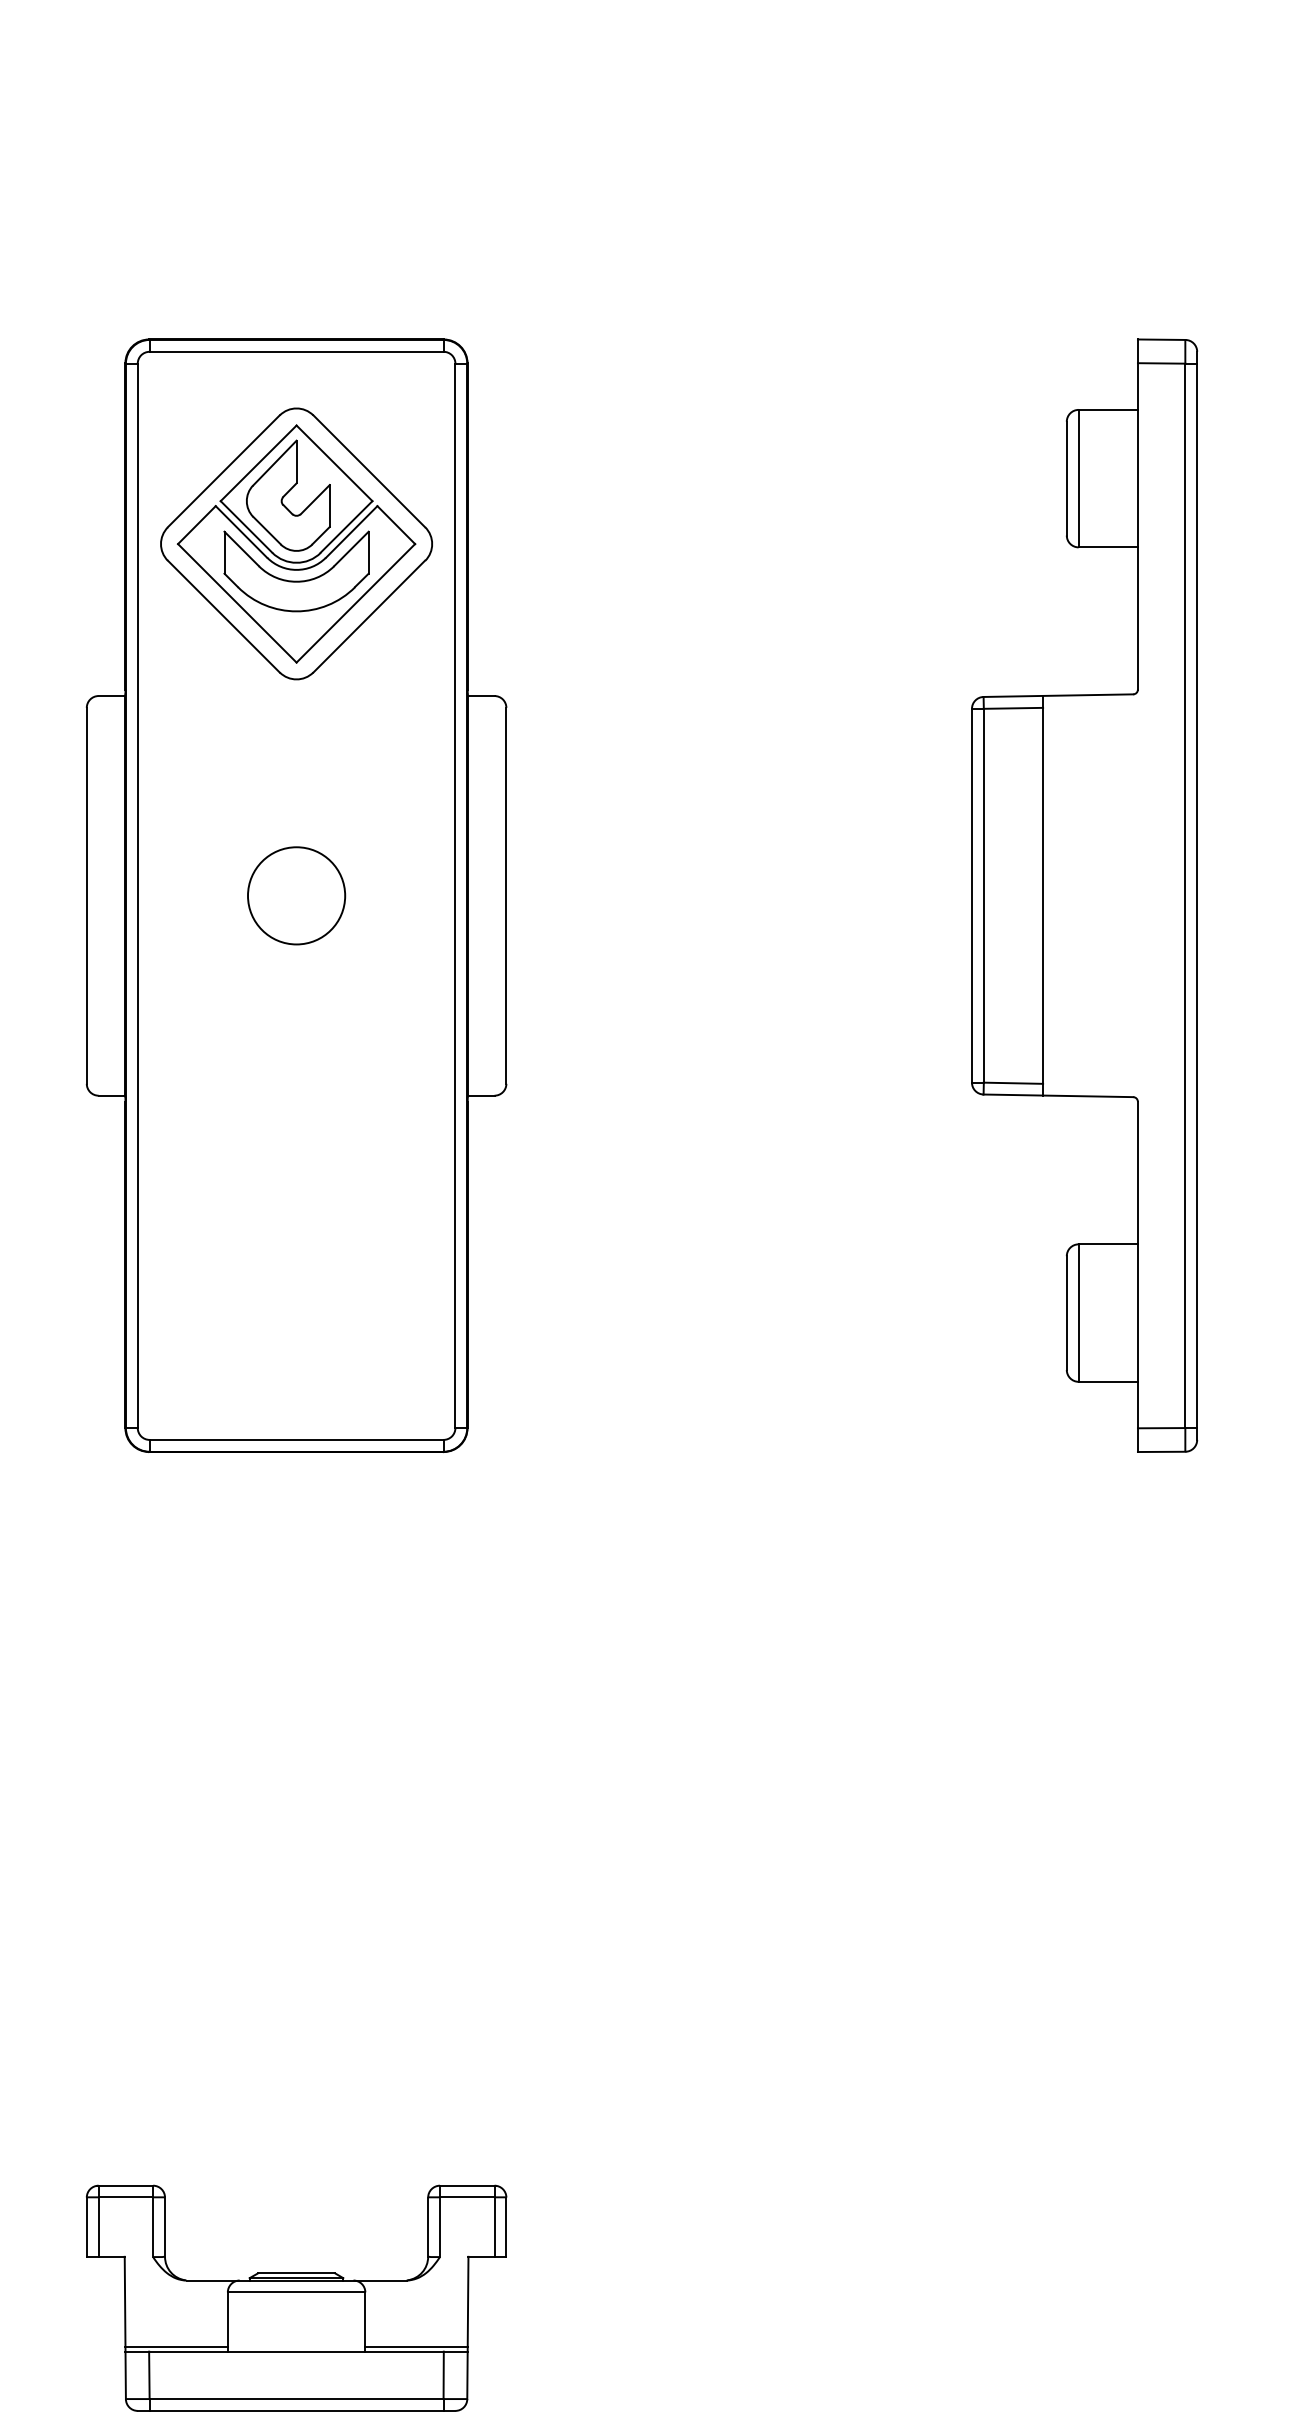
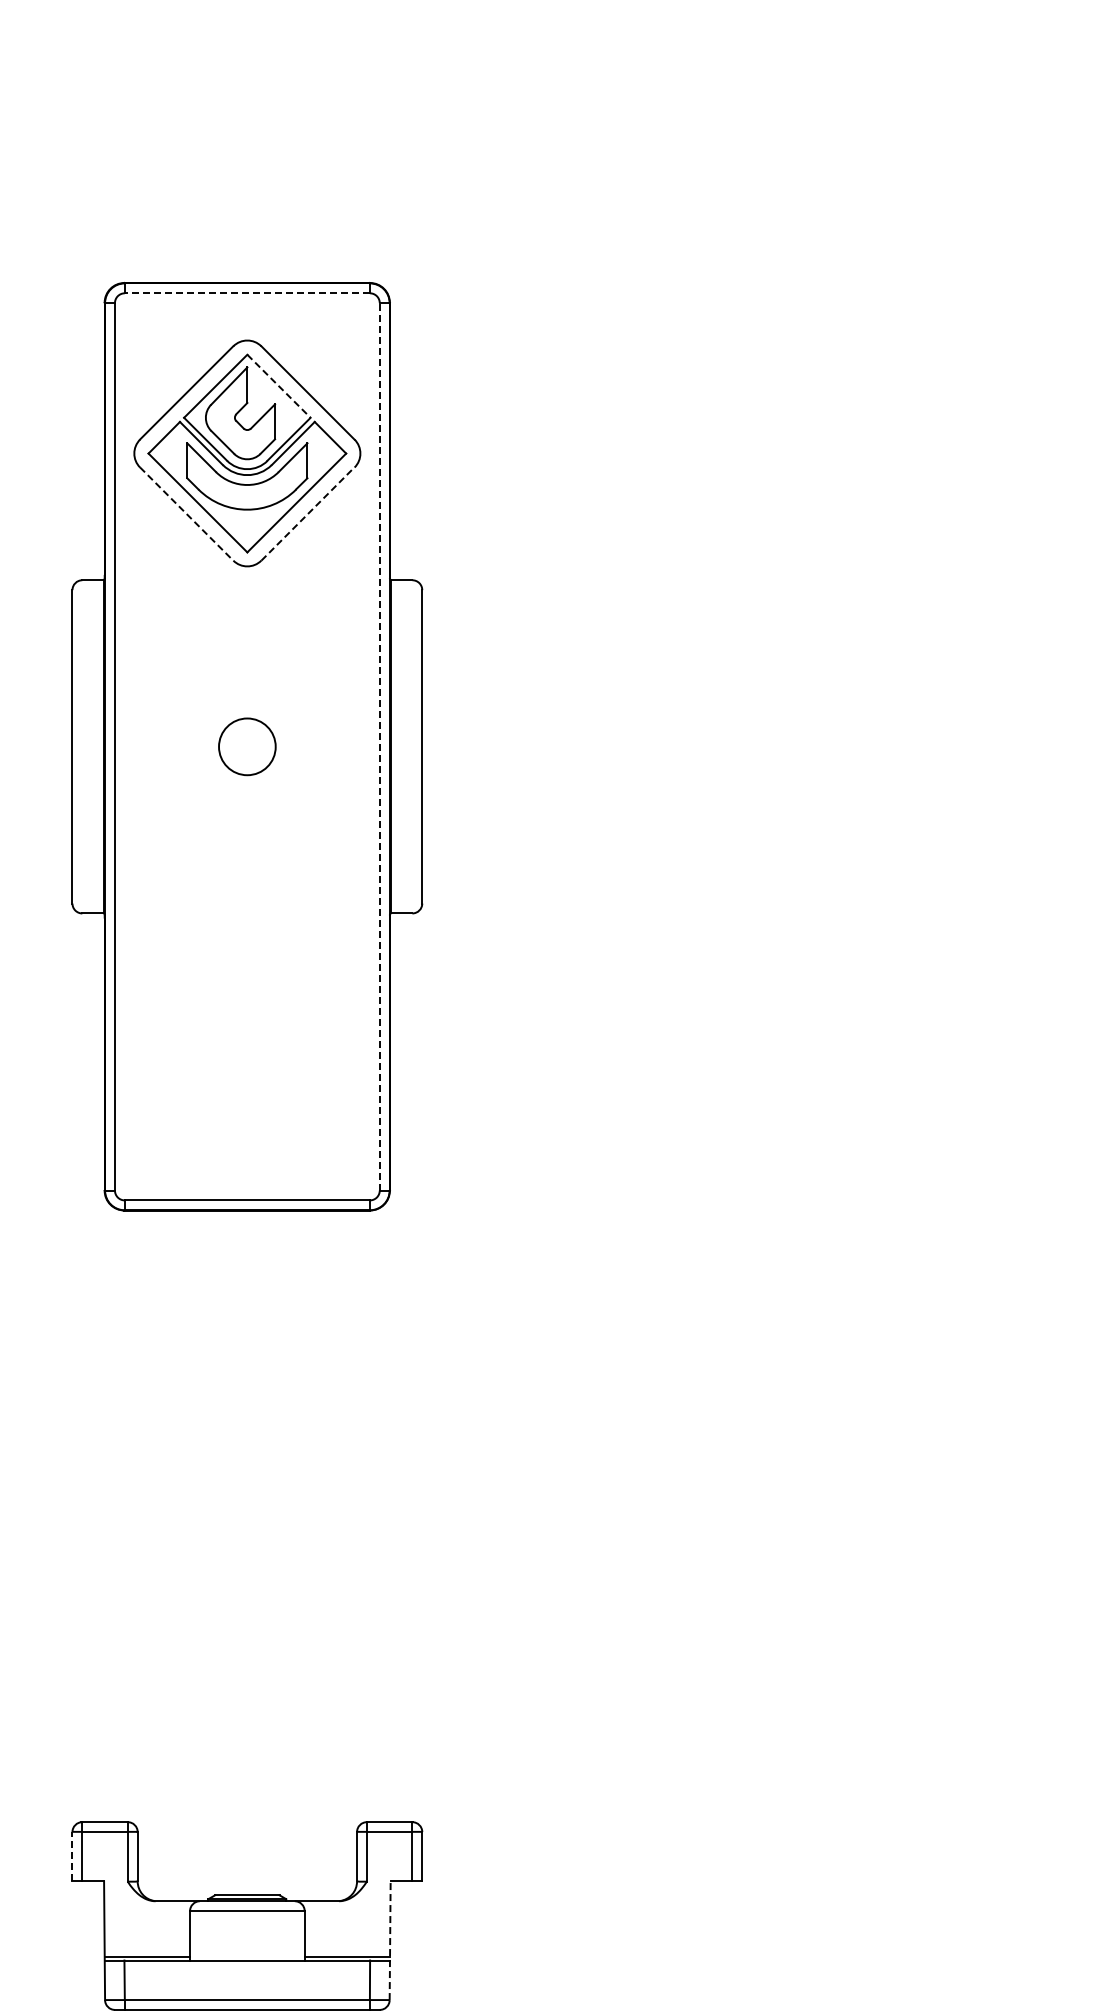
line: (296, 352) -> (247, 293), solid -> dashed
line: (333, 463) -> (278, 386), solid -> dashed
line: (223, 617) -> (186, 514), solid -> dashed
line: (368, 617) -> (307, 514), solid -> dashed
circle: (295, 895) -> (246, 746), size x0.7
line: (455, 895) -> (379, 746), solid -> dashed
part: (1084, 895) -> (904, 746), removed
line: (86, 2226) -> (72, 1856), solid -> dashed
line: (468, 2327) -> (390, 1940), solid -> dashed

